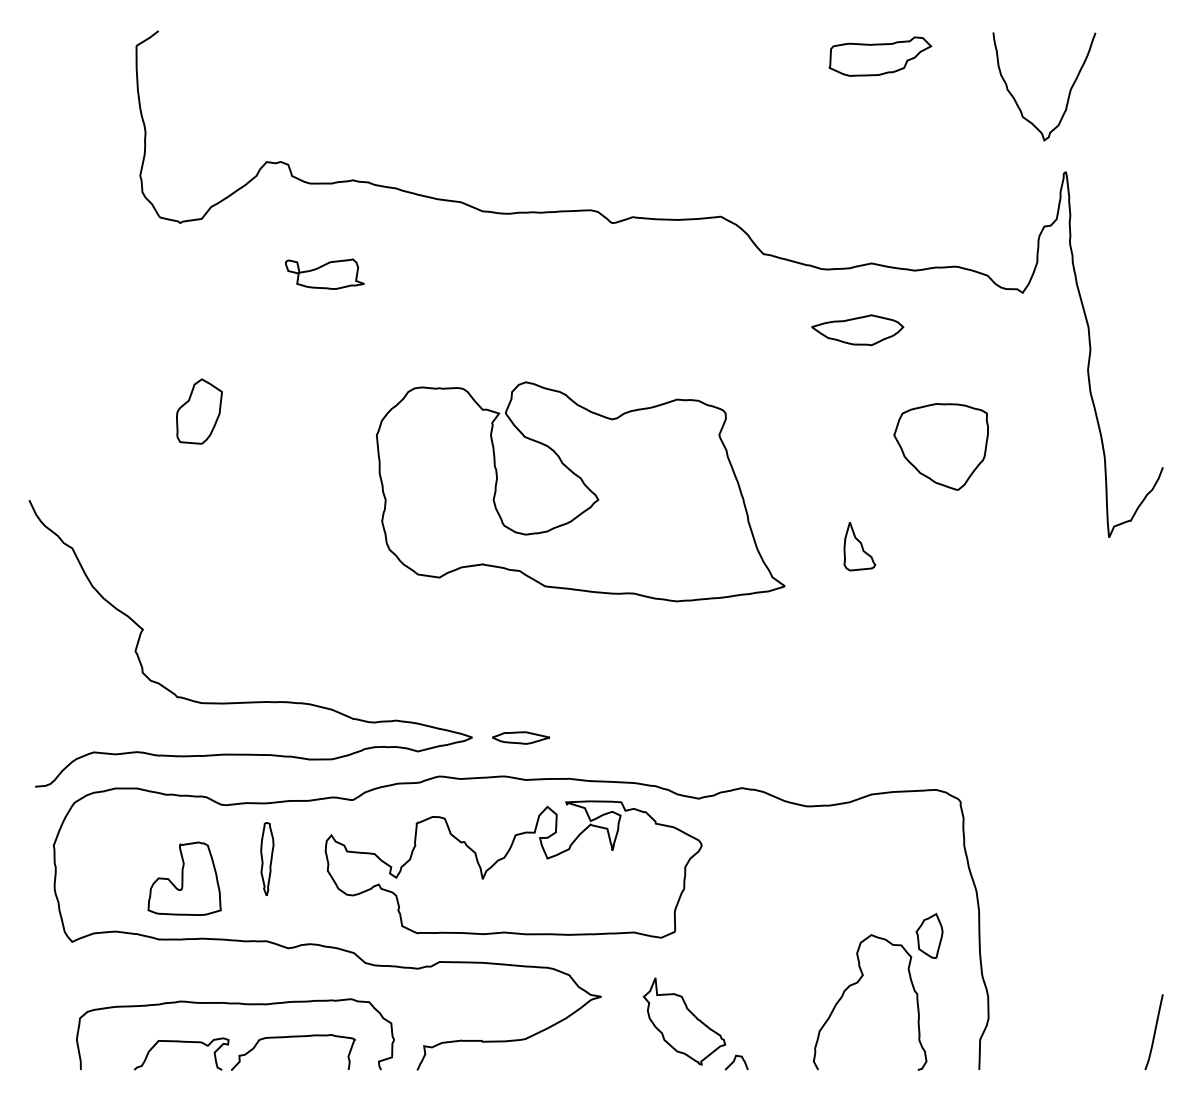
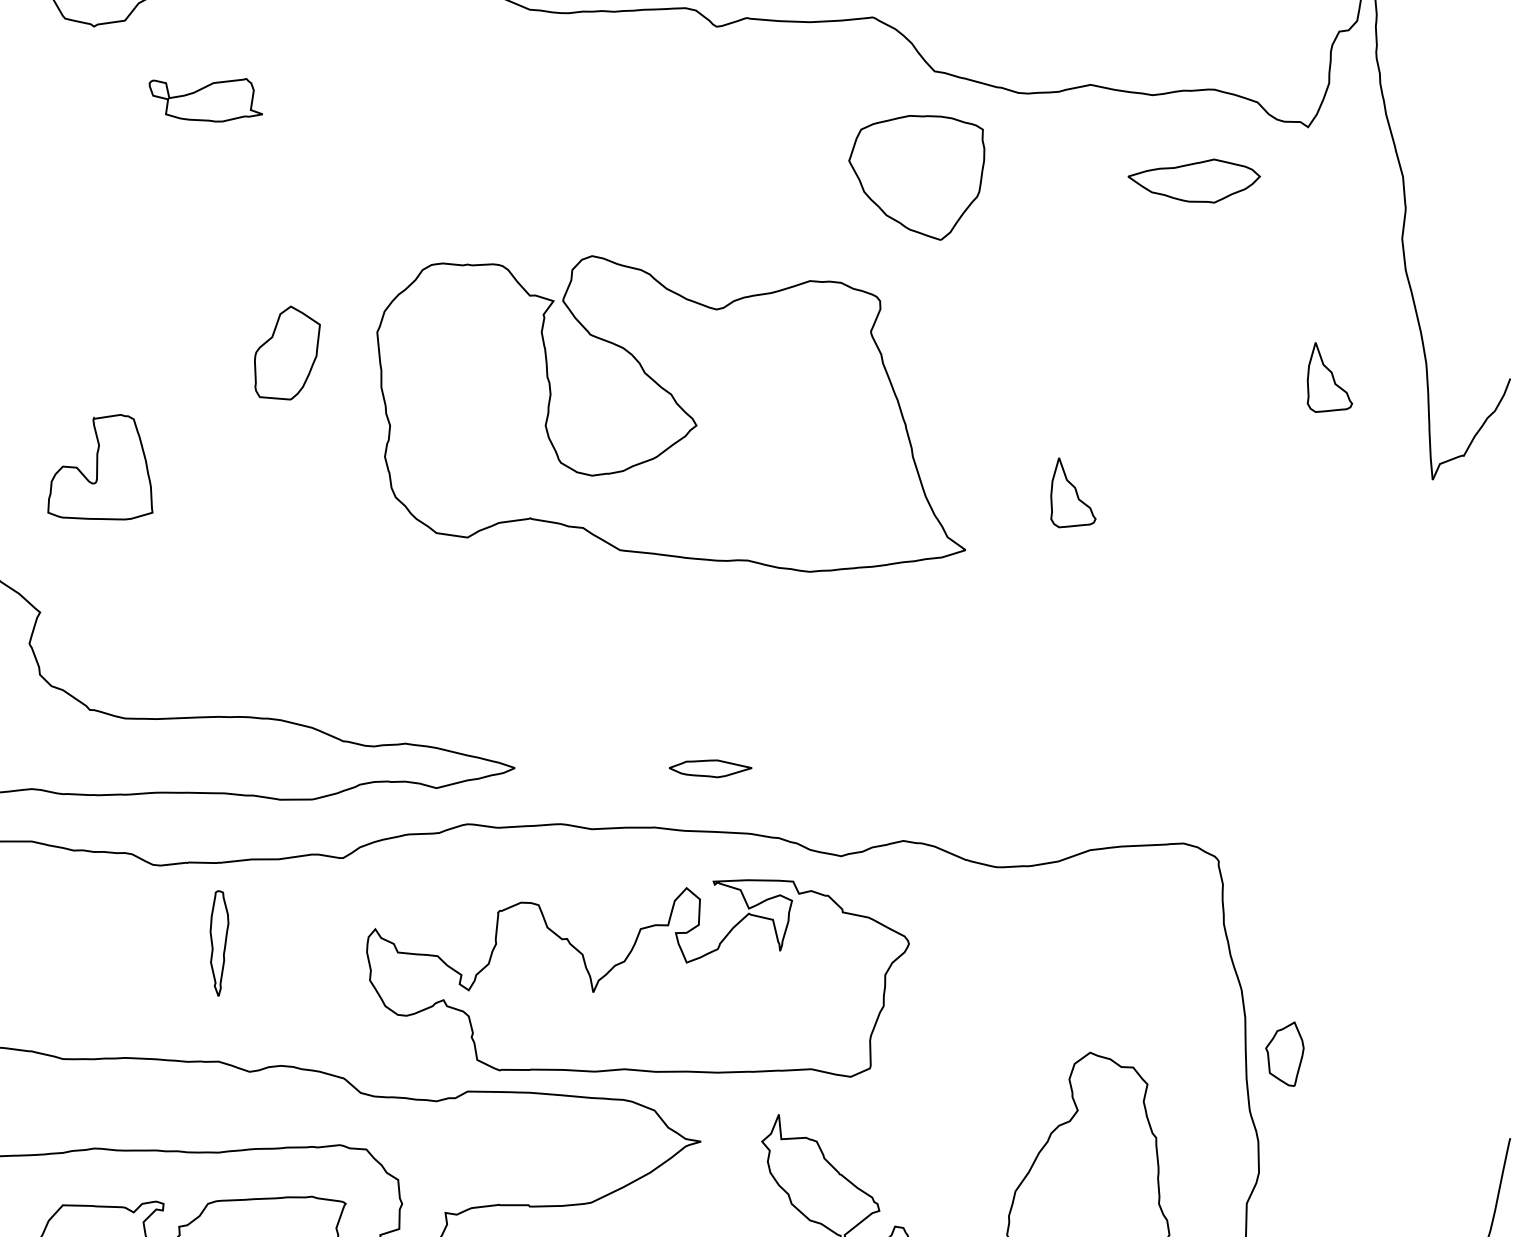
part: (324, 273) -> (205, 99), moved
part: (857, 330) -> (1193, 181), moved
part: (199, 411) -> (287, 352), moved
part: (940, 446) -> (915, 177), moved
part: (1037, 466) -> (1329, 377), added
part: (520, 737) -> (709, 768), moved
part: (513, 869) -> (637, 978), moved
part: (184, 878) -> (100, 466), moved
part: (929, 935) -> (1284, 1053), moved

